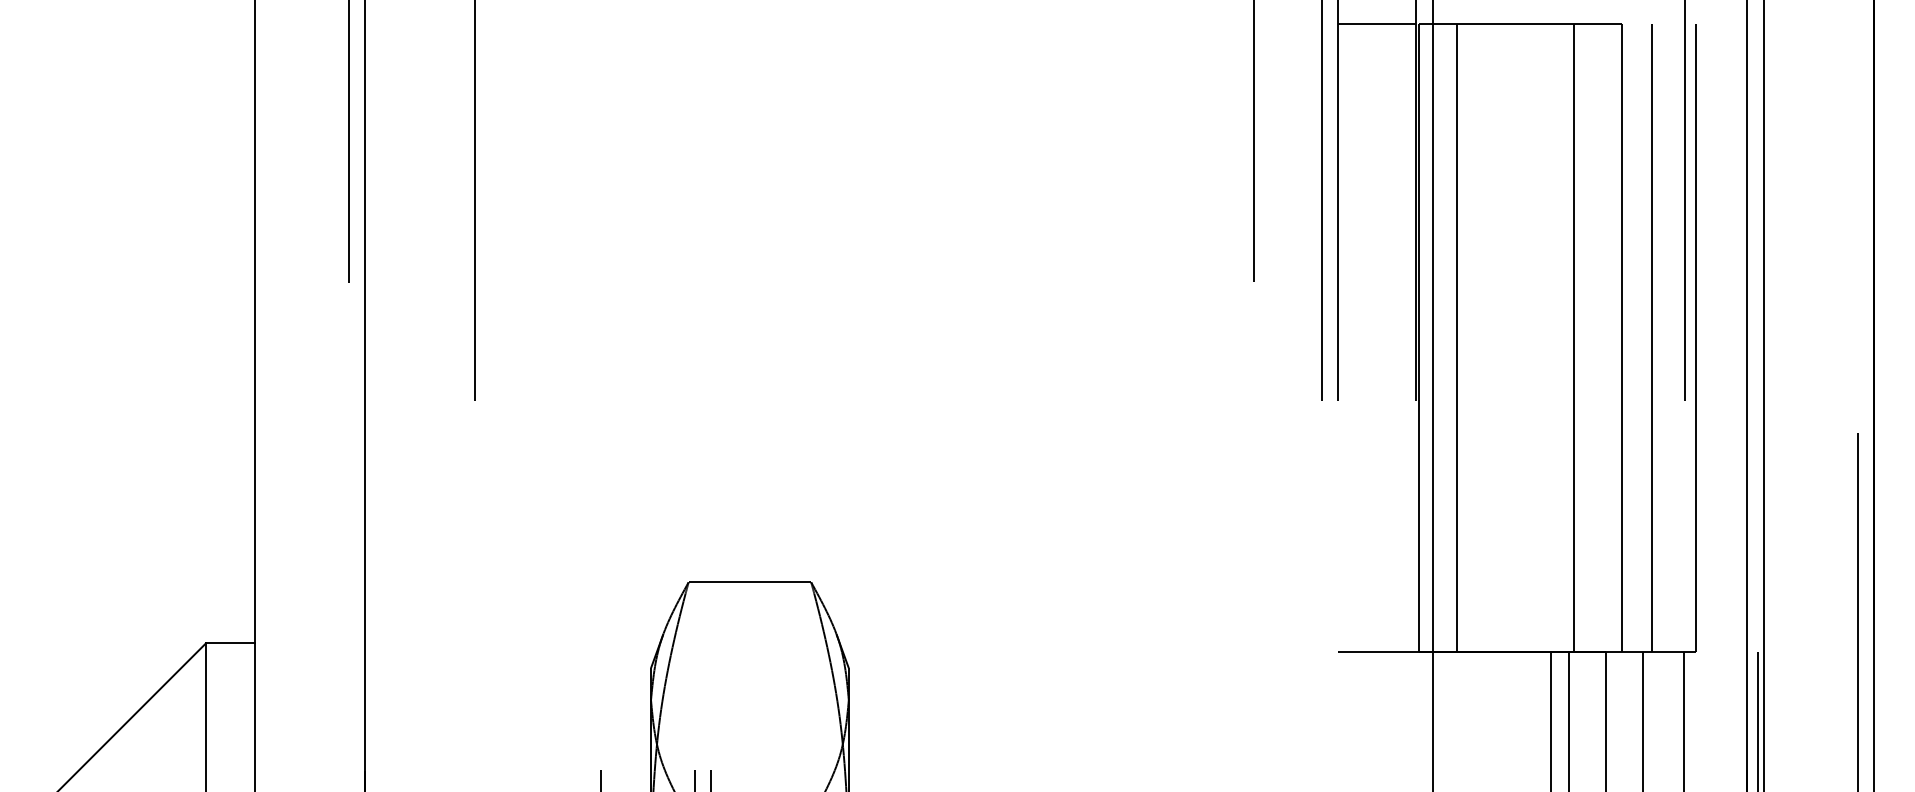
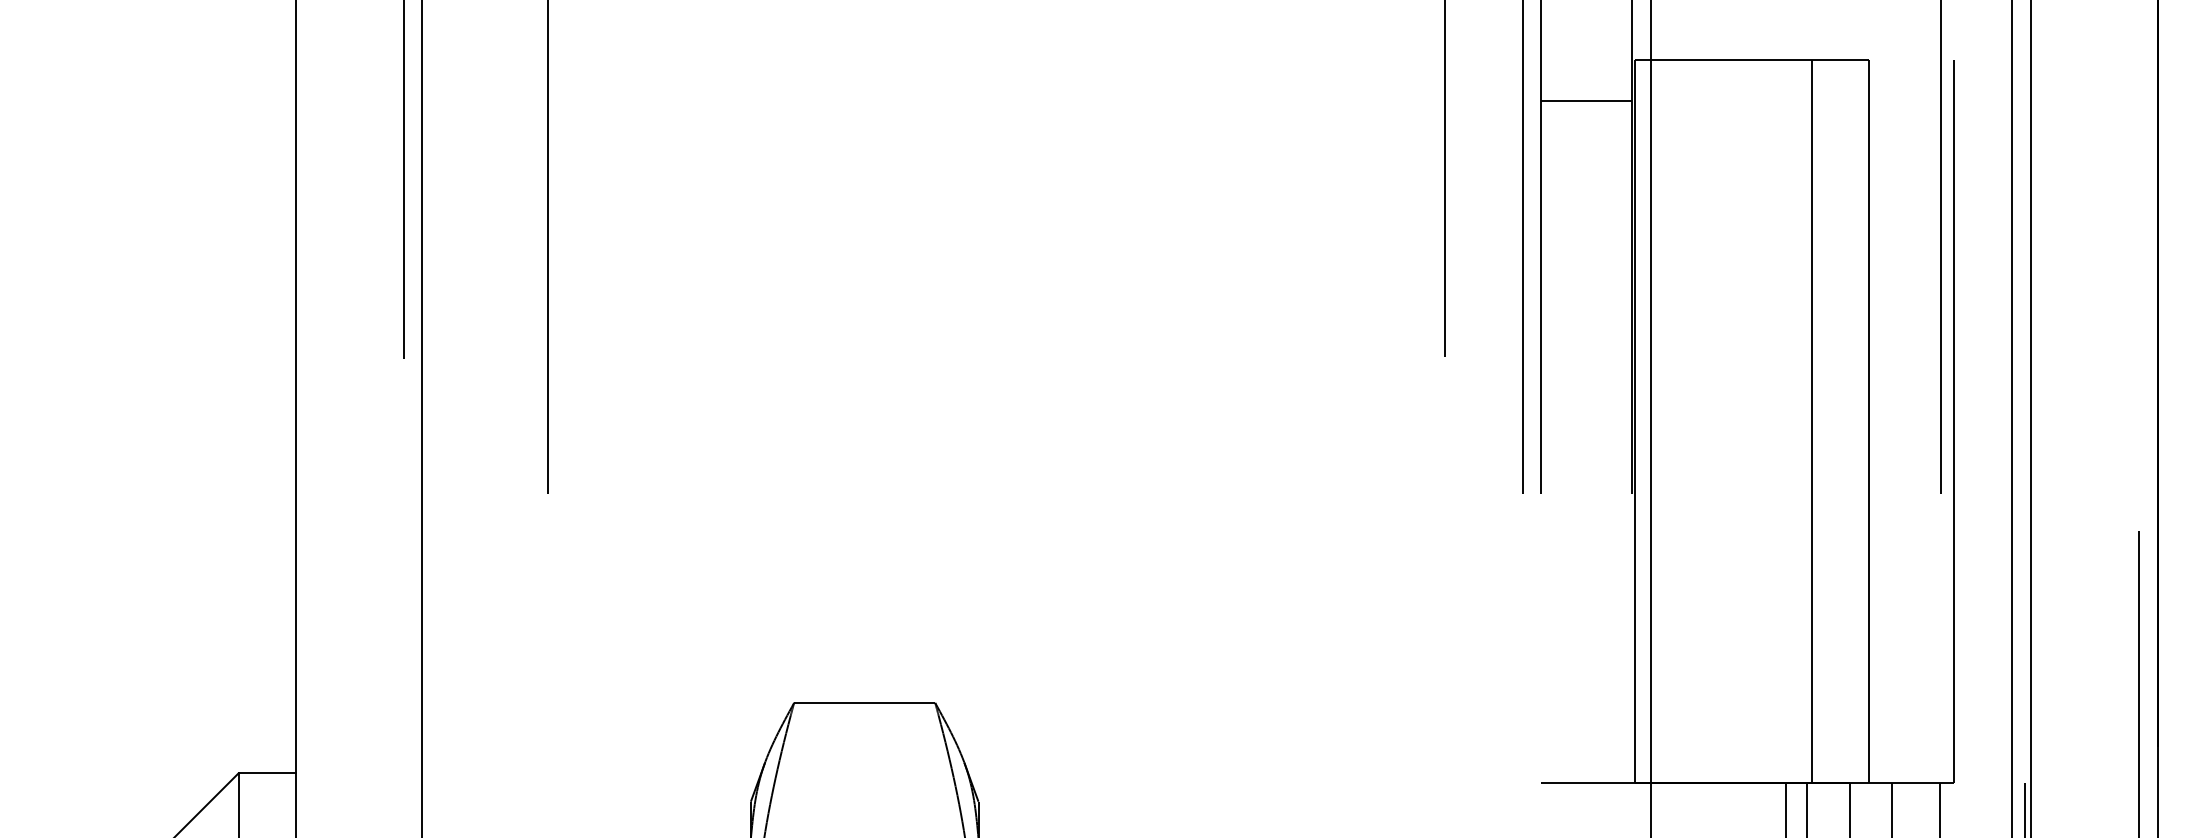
line: (1376, 23) -> (1585, 100), moved
line: (1457, 337) -> (1678, 421), removed
line: (1652, 337) -> (1903, 421), removed

